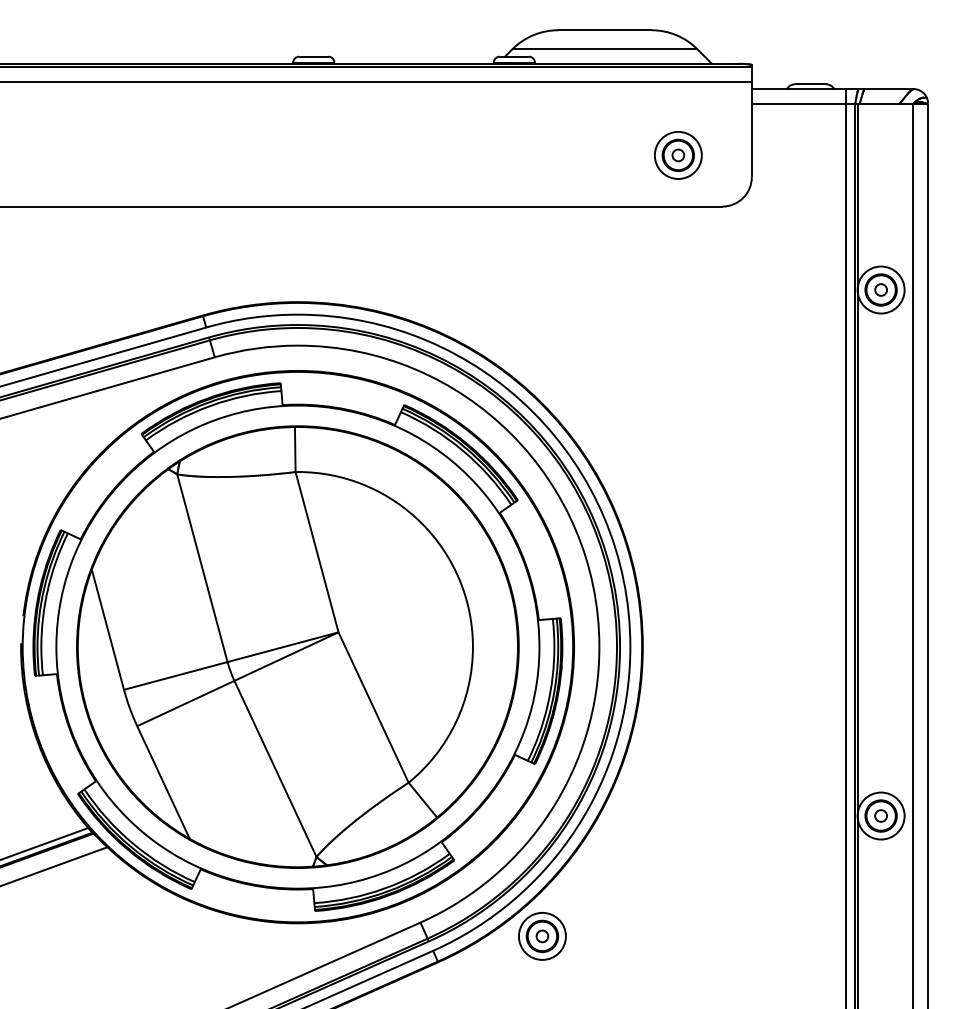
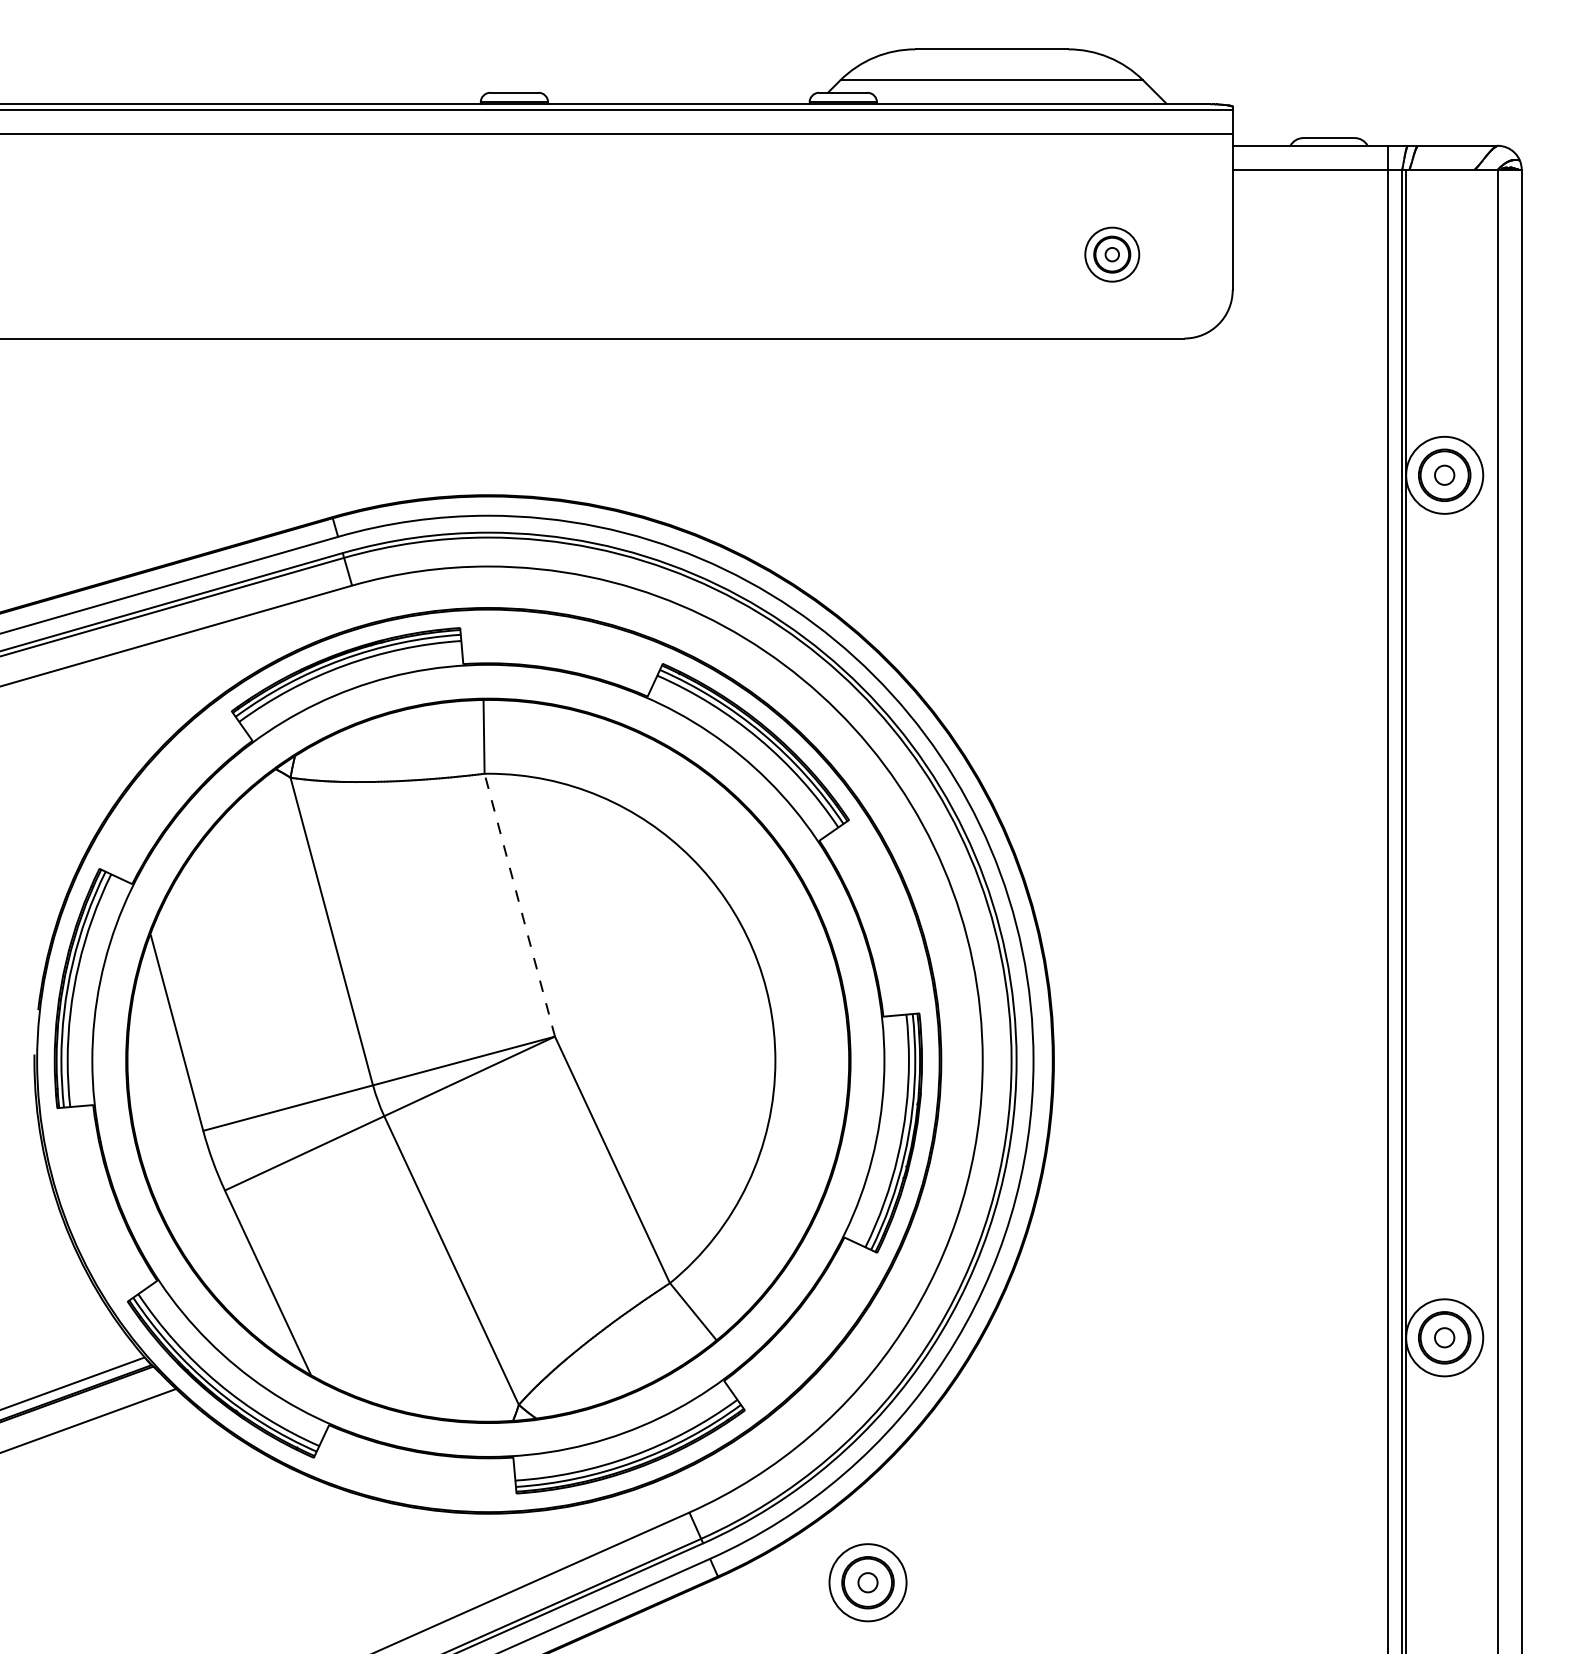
part: (678, 155) -> (1112, 254), size x0.7
line: (316, 551) -> (518, 904), solid -> dashed
part: (542, 936) -> (868, 1582), moved

